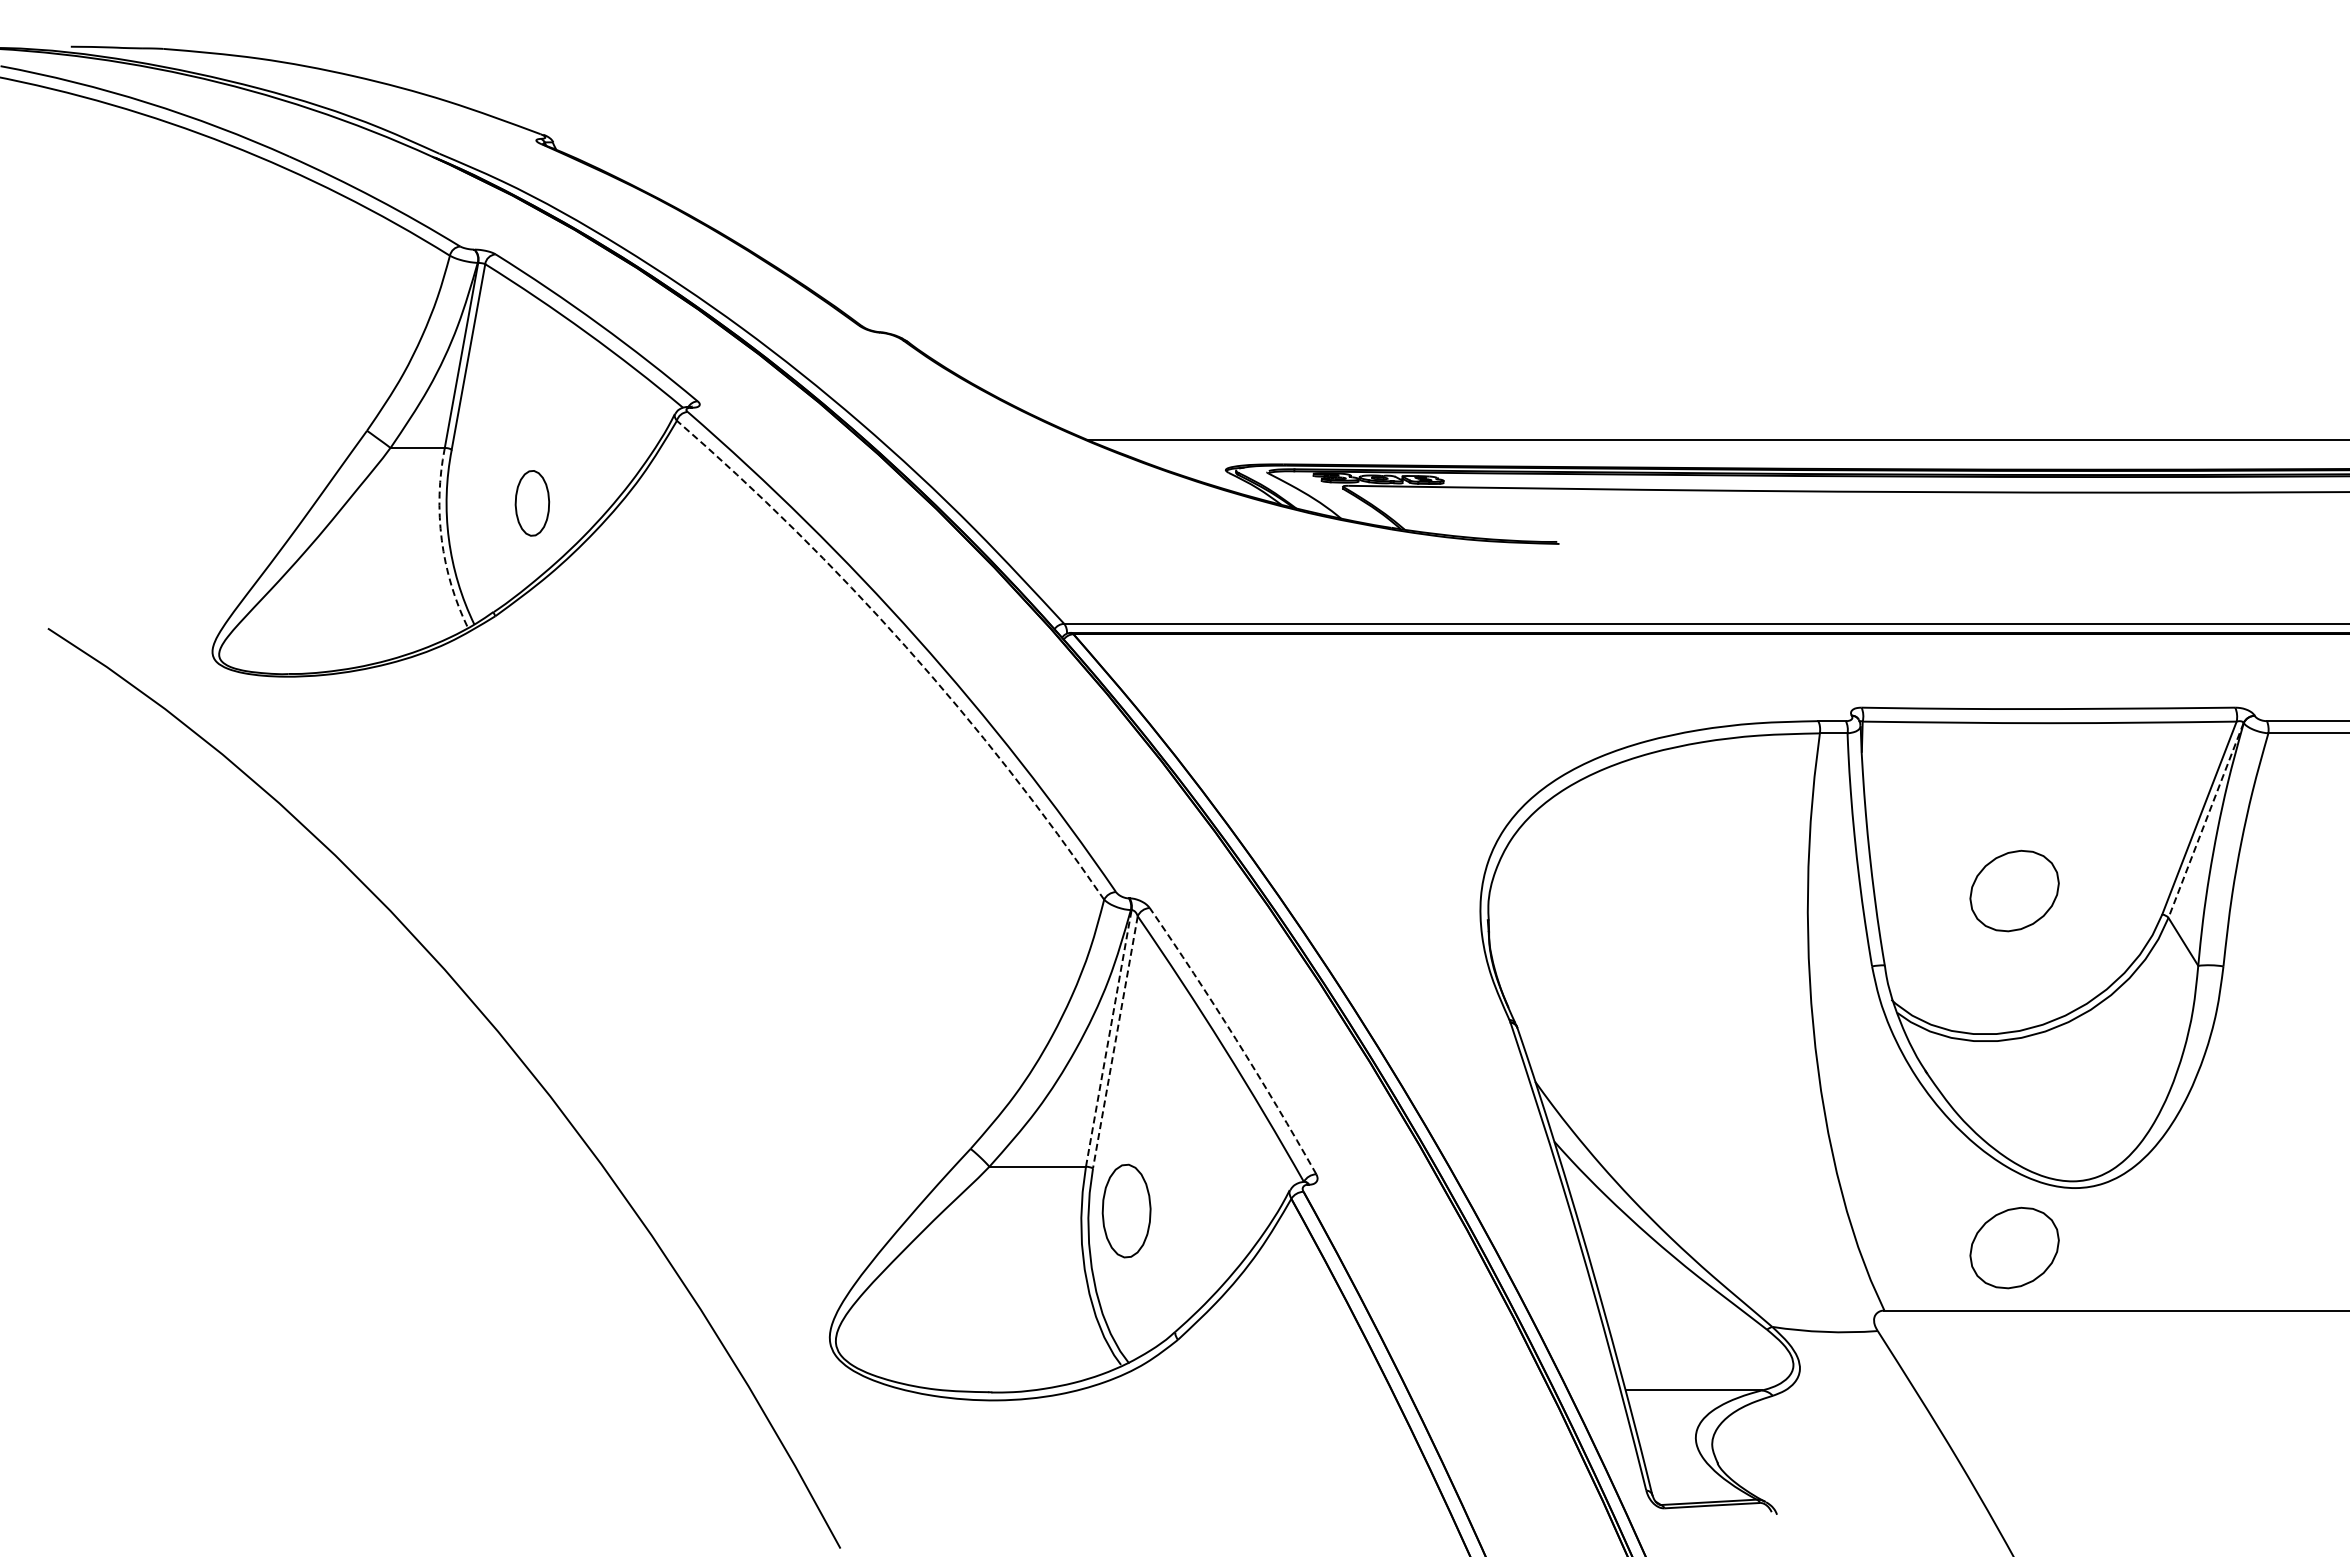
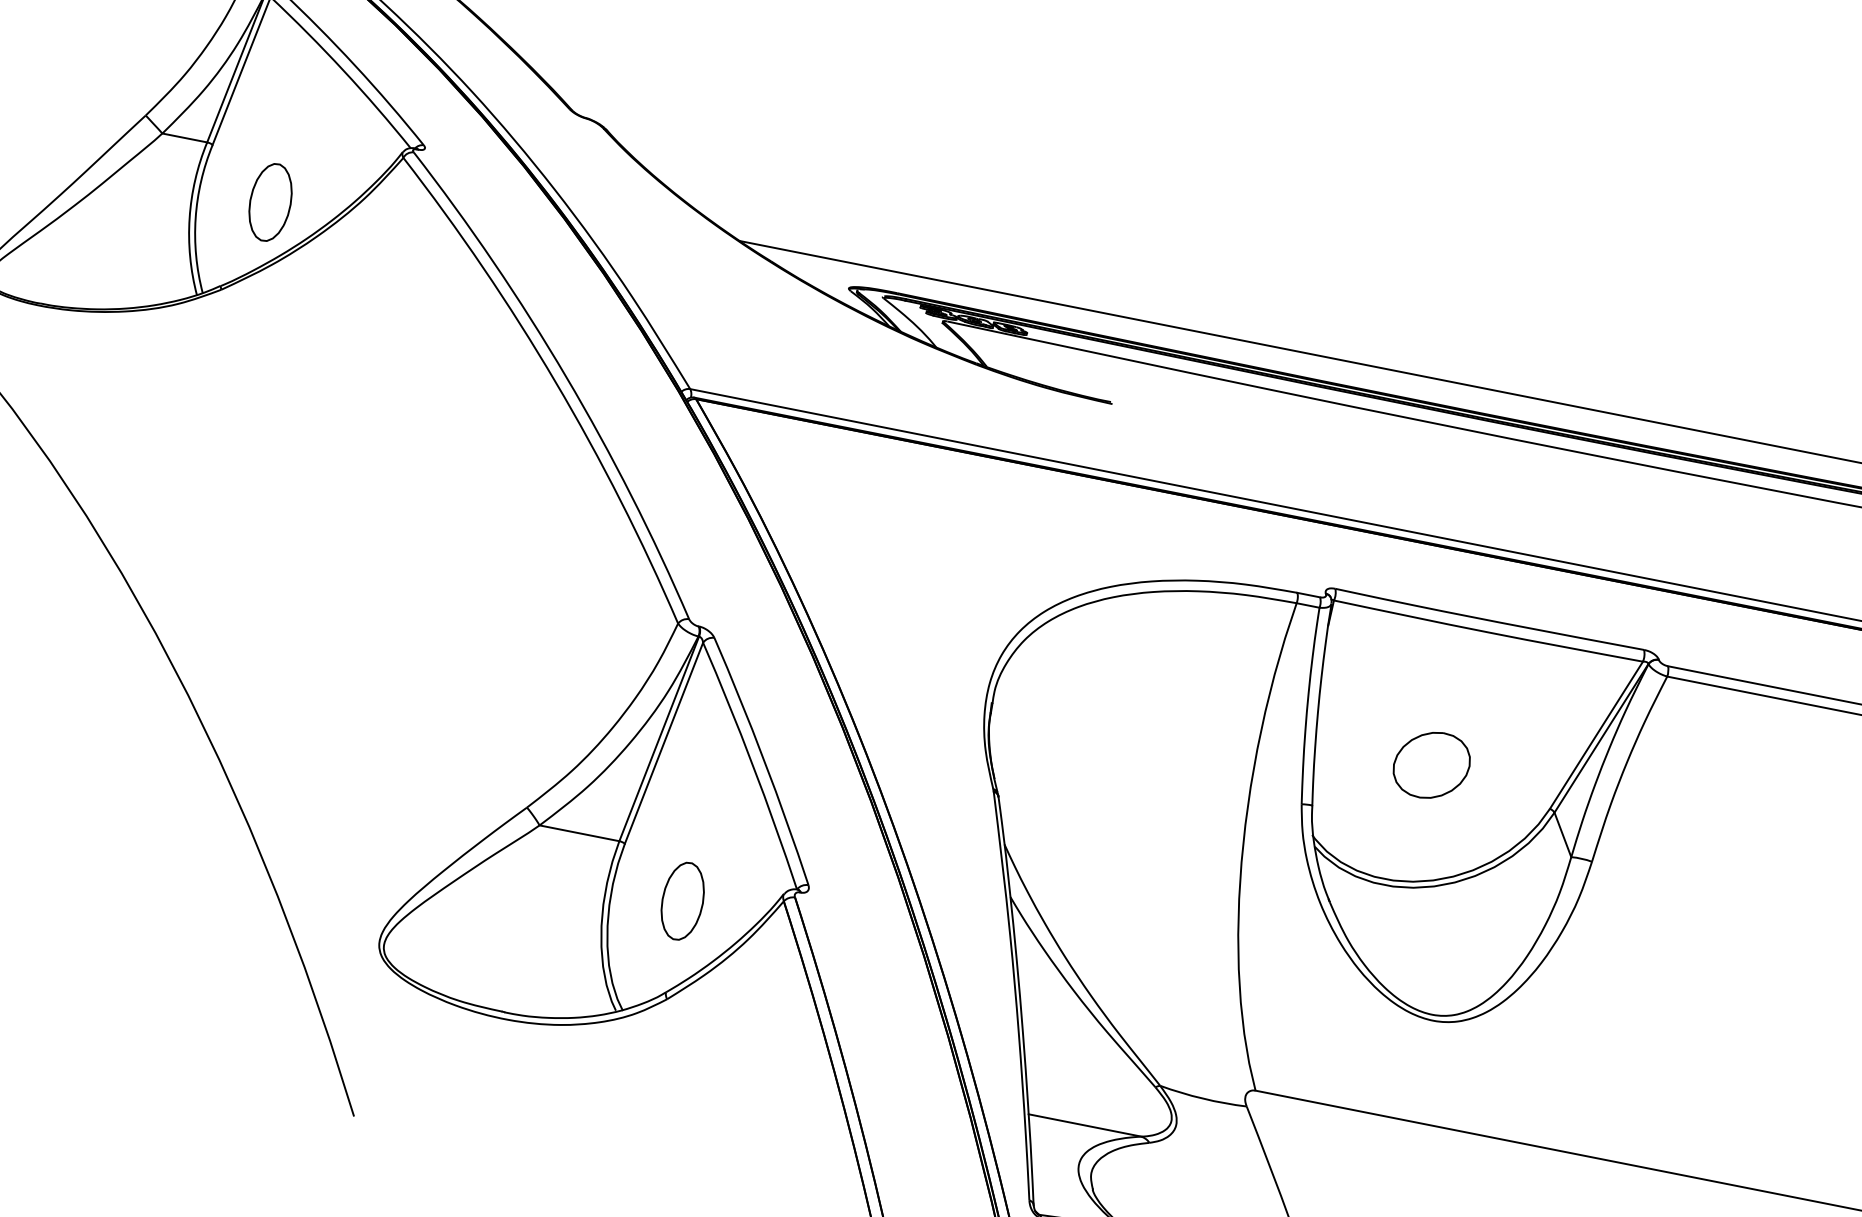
part: (532, 503) -> (270, 202), size x1.43
arc: (441, 540) -> (189, 218), dashed -> solid
arc: (905, 646) -> (555, 381), dashed -> solid
line: (2205, 820) -> (1601, 738), dashed -> solid
line: (1108, 1037) -> (659, 738), dashed -> solid
arc: (1236, 1039) -> (764, 760), dashed -> solid
line: (1115, 1042) -> (664, 743), dashed -> solid
part: (1126, 1210) -> (682, 900), moved
part: (2014, 1247) -> (1373, 1059), removed

